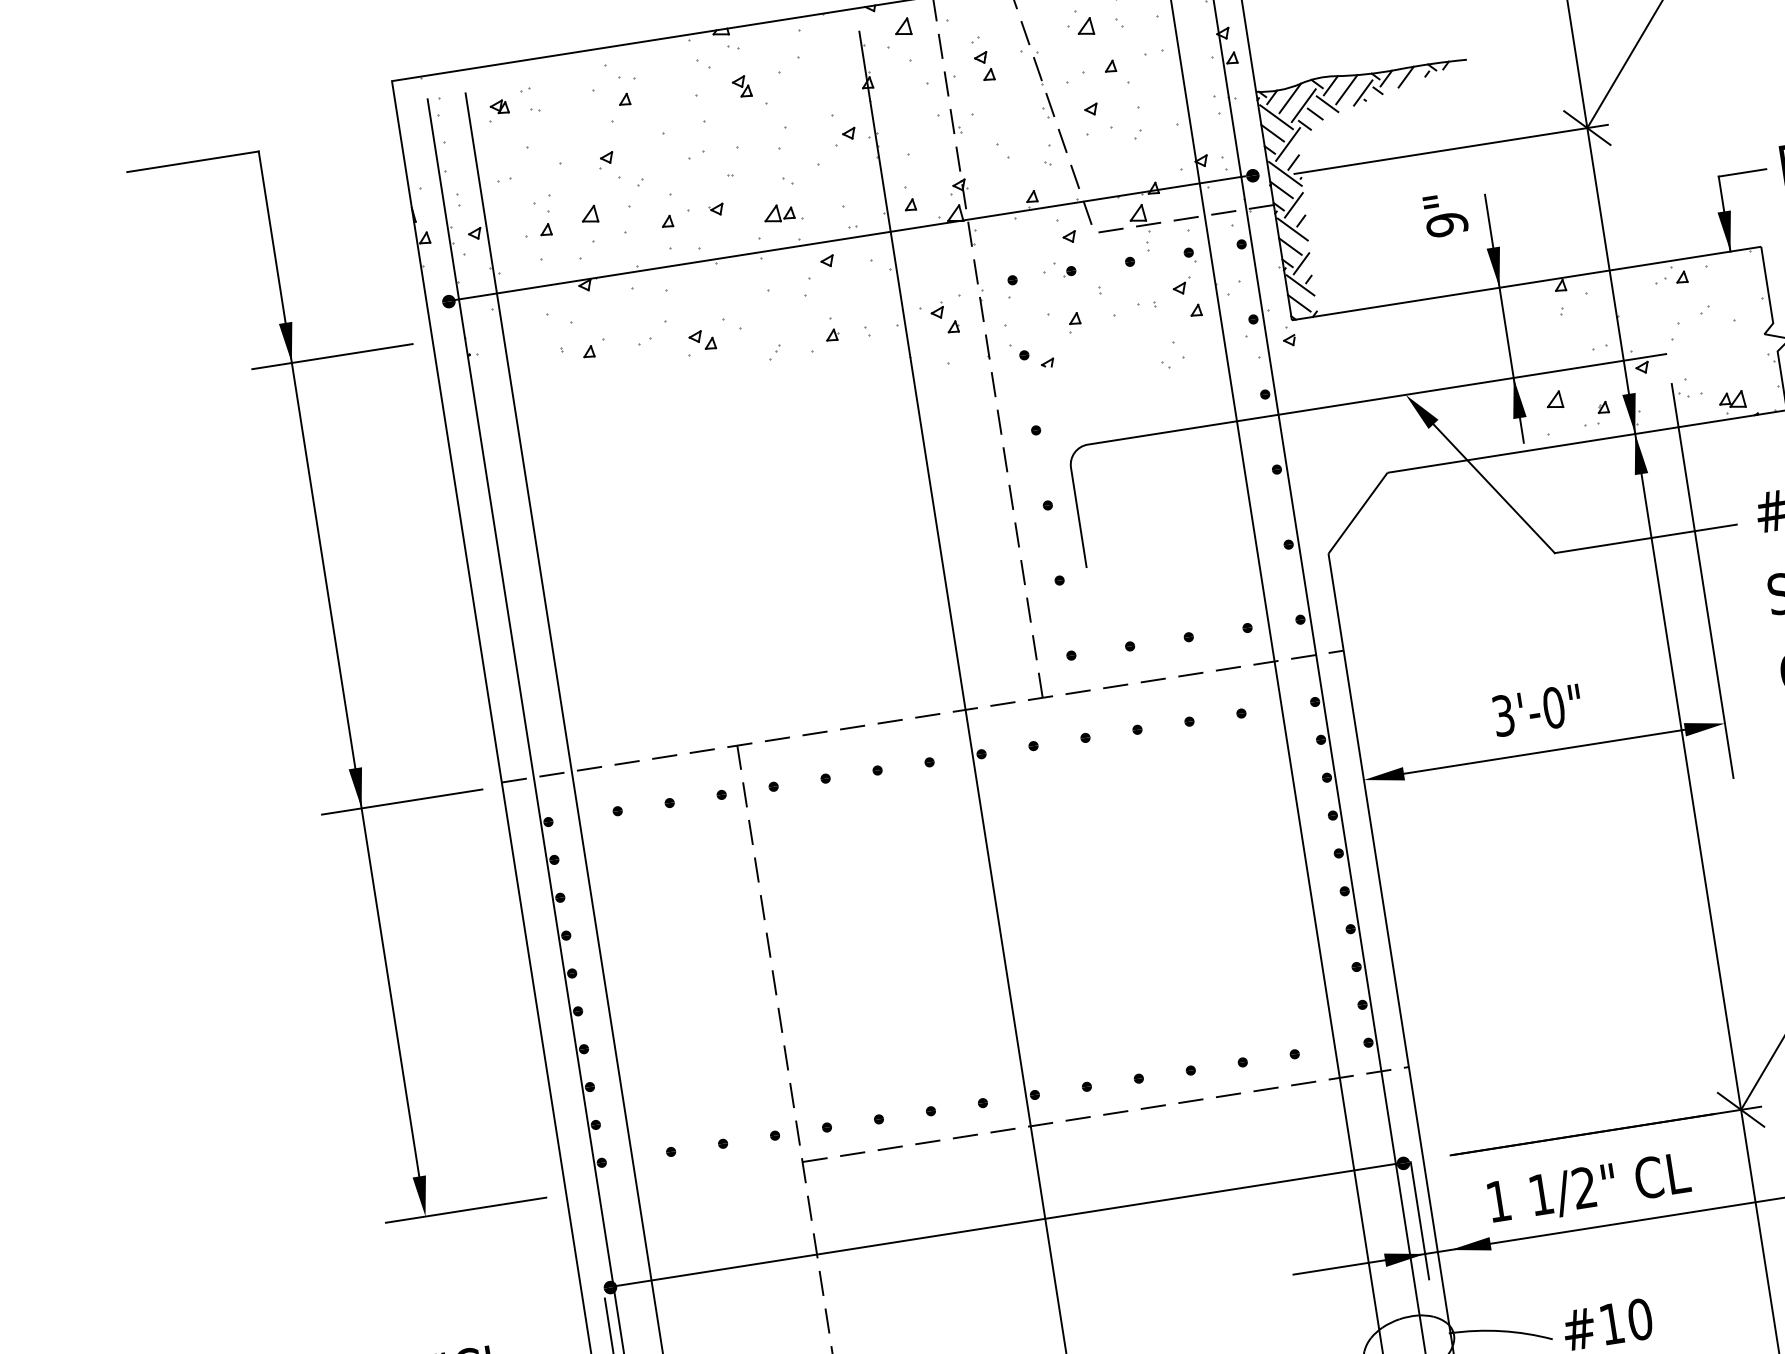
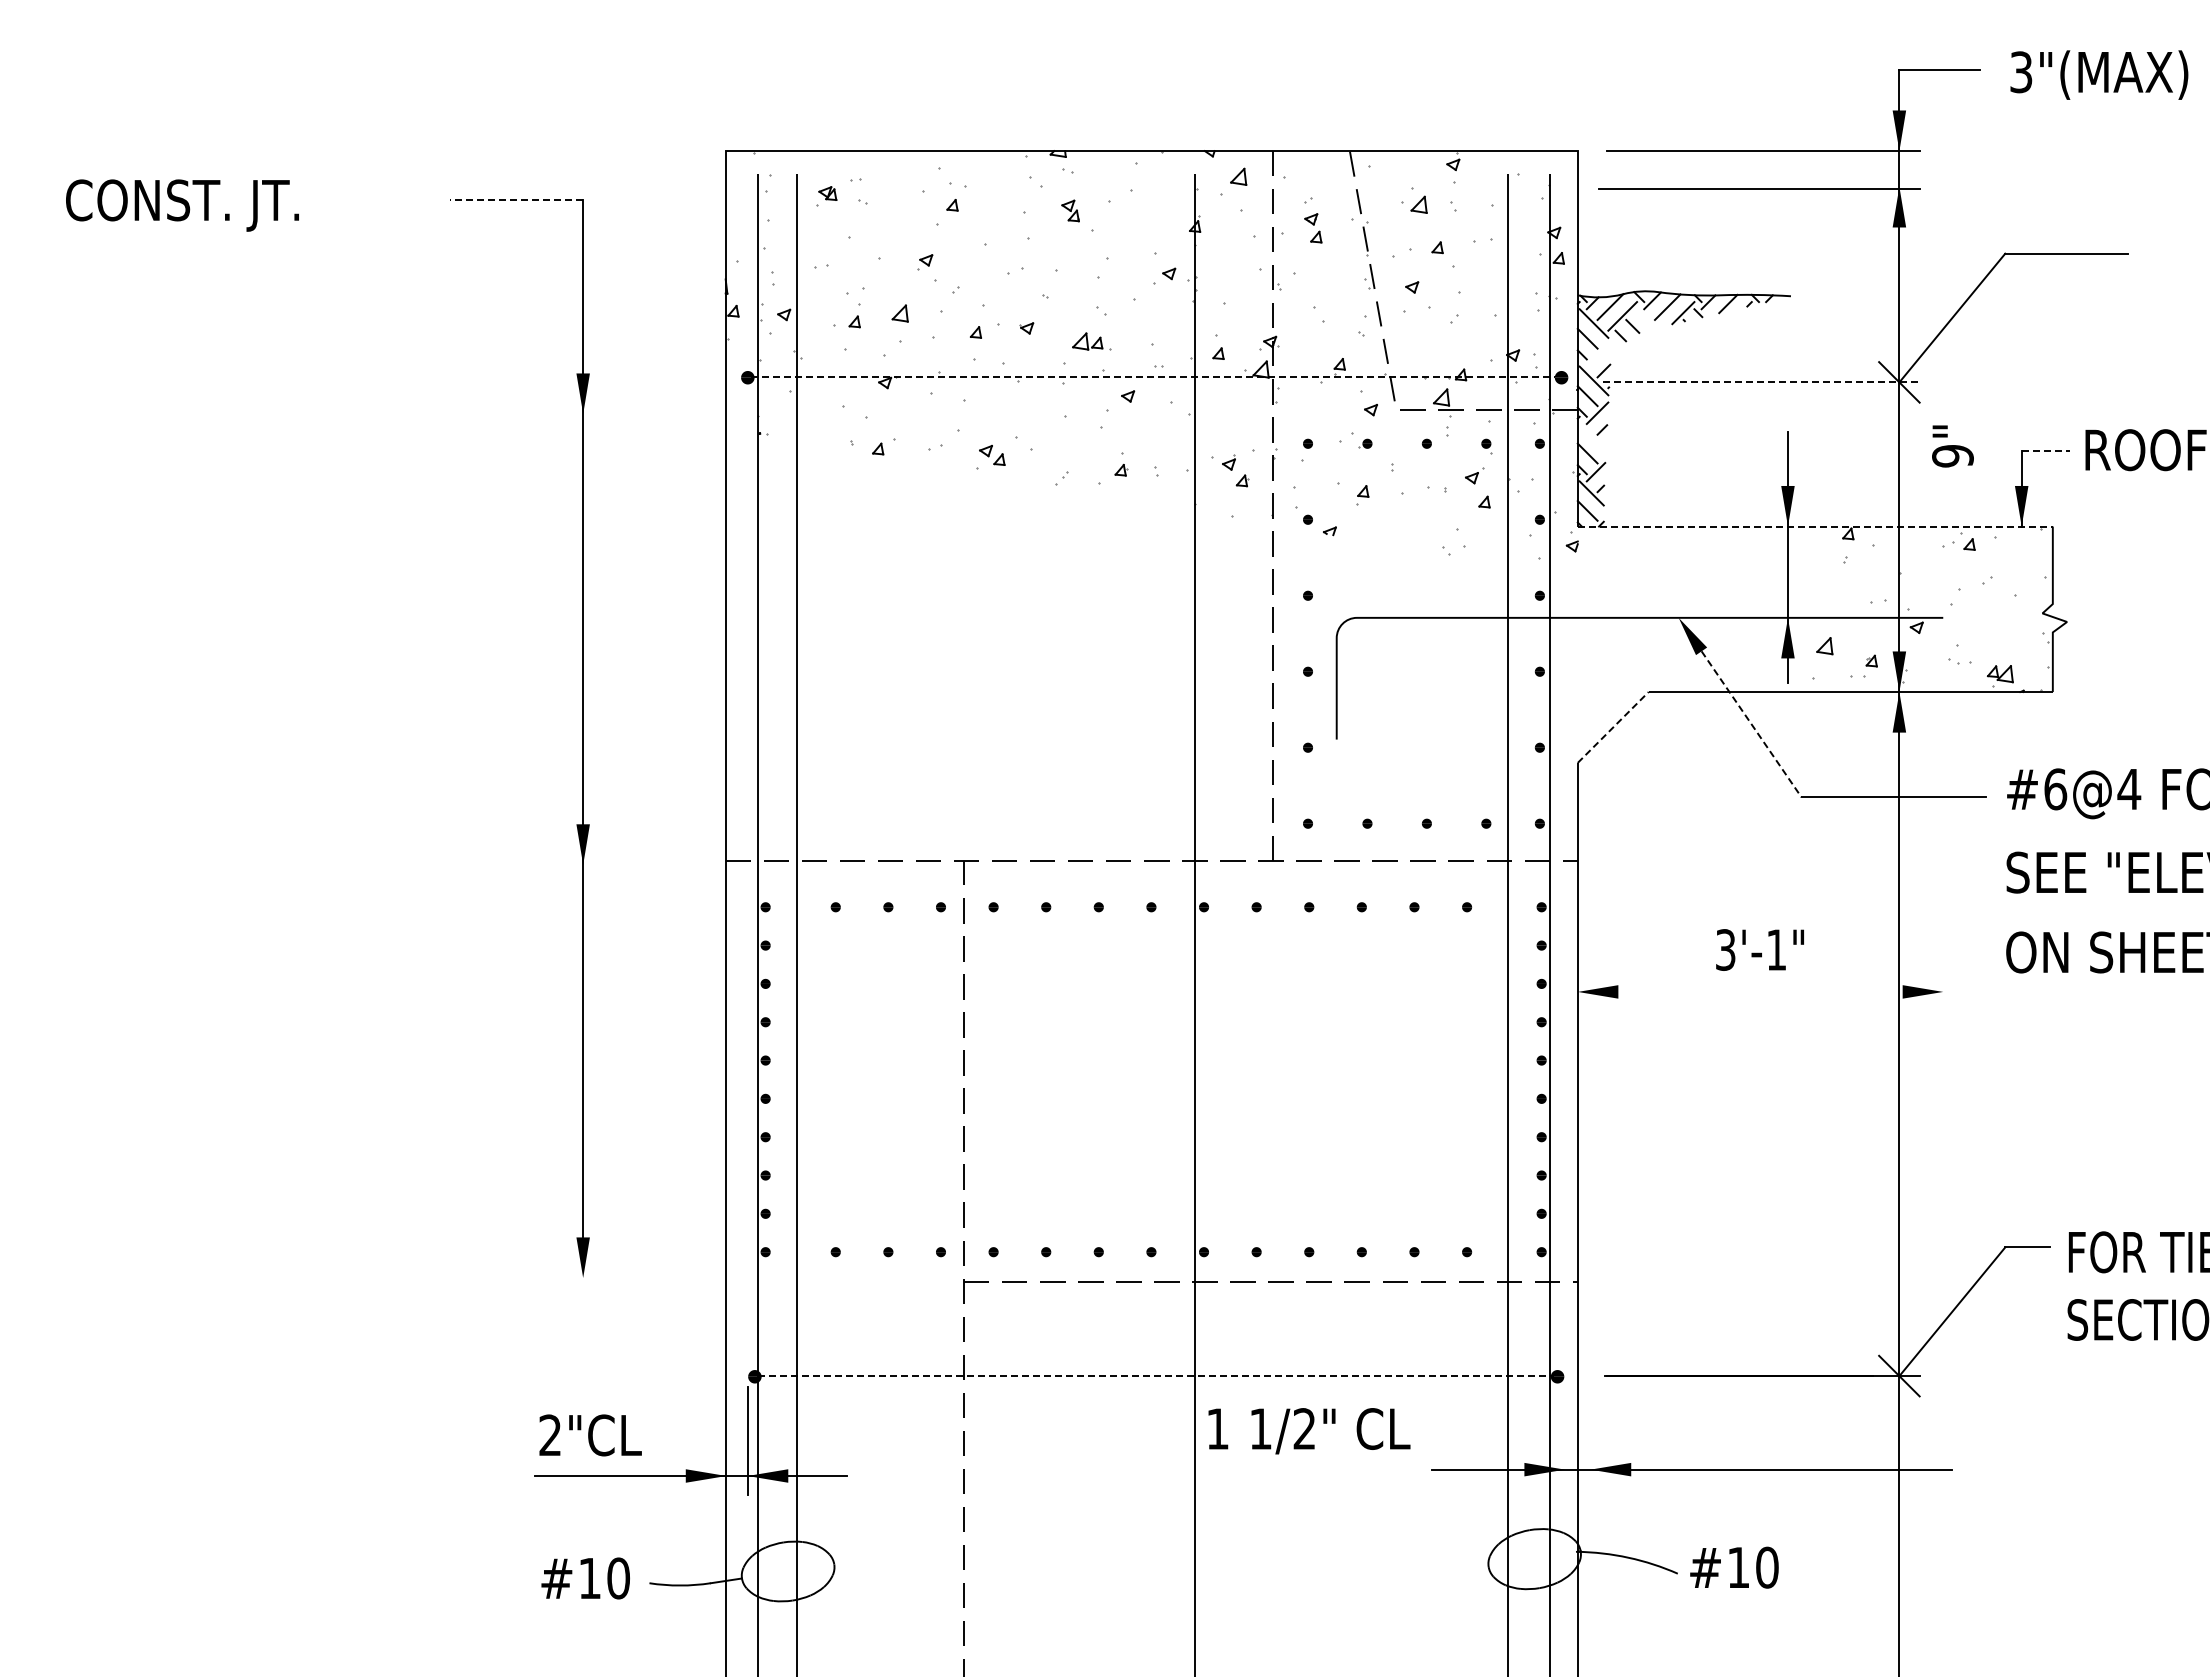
line: (1327, 104) -> (1646, 318), removed
line: (1287, 143) -> (1600, 351), removed
line: (1451, 149) -> (1761, 382), solid -> dashed
line: (192, 161) -> (516, 199), solid -> dashed
line: (1743, 172) -> (2046, 450), solid -> dashed
text: (1445, 215) -> (1952, 446), moved
line: (1292, 229) -> (1592, 436), removed
line: (848, 238) -> (1152, 377), solid -> dashed
line: (1526, 283) -> (1815, 526), solid -> dashed
line: (332, 357) -> (624, 414), removed
line: (1494, 488) -> (1751, 724), solid -> dashed
line: (1358, 513) -> (1613, 727), solid -> dashed
line: (1702, 580) -> (1943, 847), removed
text: (1553, 707) -> (1776, 949), 3'-0" -> 3'-1"
line: (1544, 751) -> (1760, 991), removed
line: (402, 801) -> (624, 864), removed
text: (1589, 1189) -> (1309, 1431), moved
line: (466, 1210) -> (624, 1278), removed
line: (1419, 1220) -> (1564, 1435), removed
line: (1007, 1225) -> (1156, 1376), solid -> dashed

